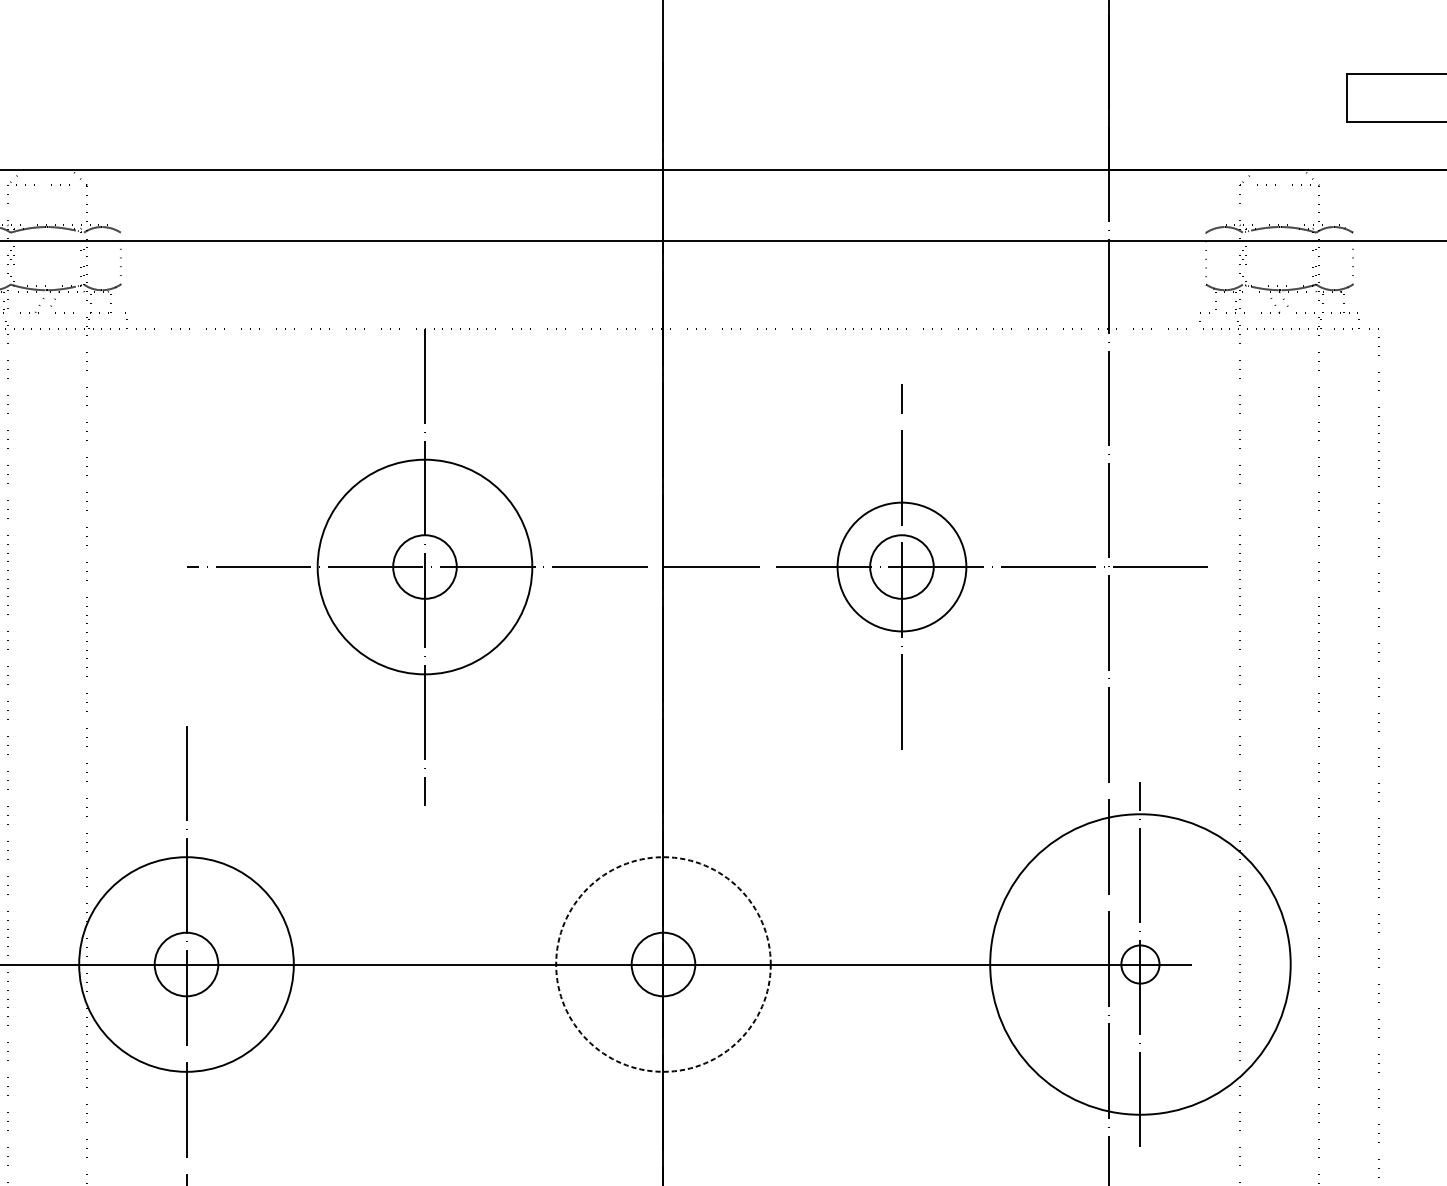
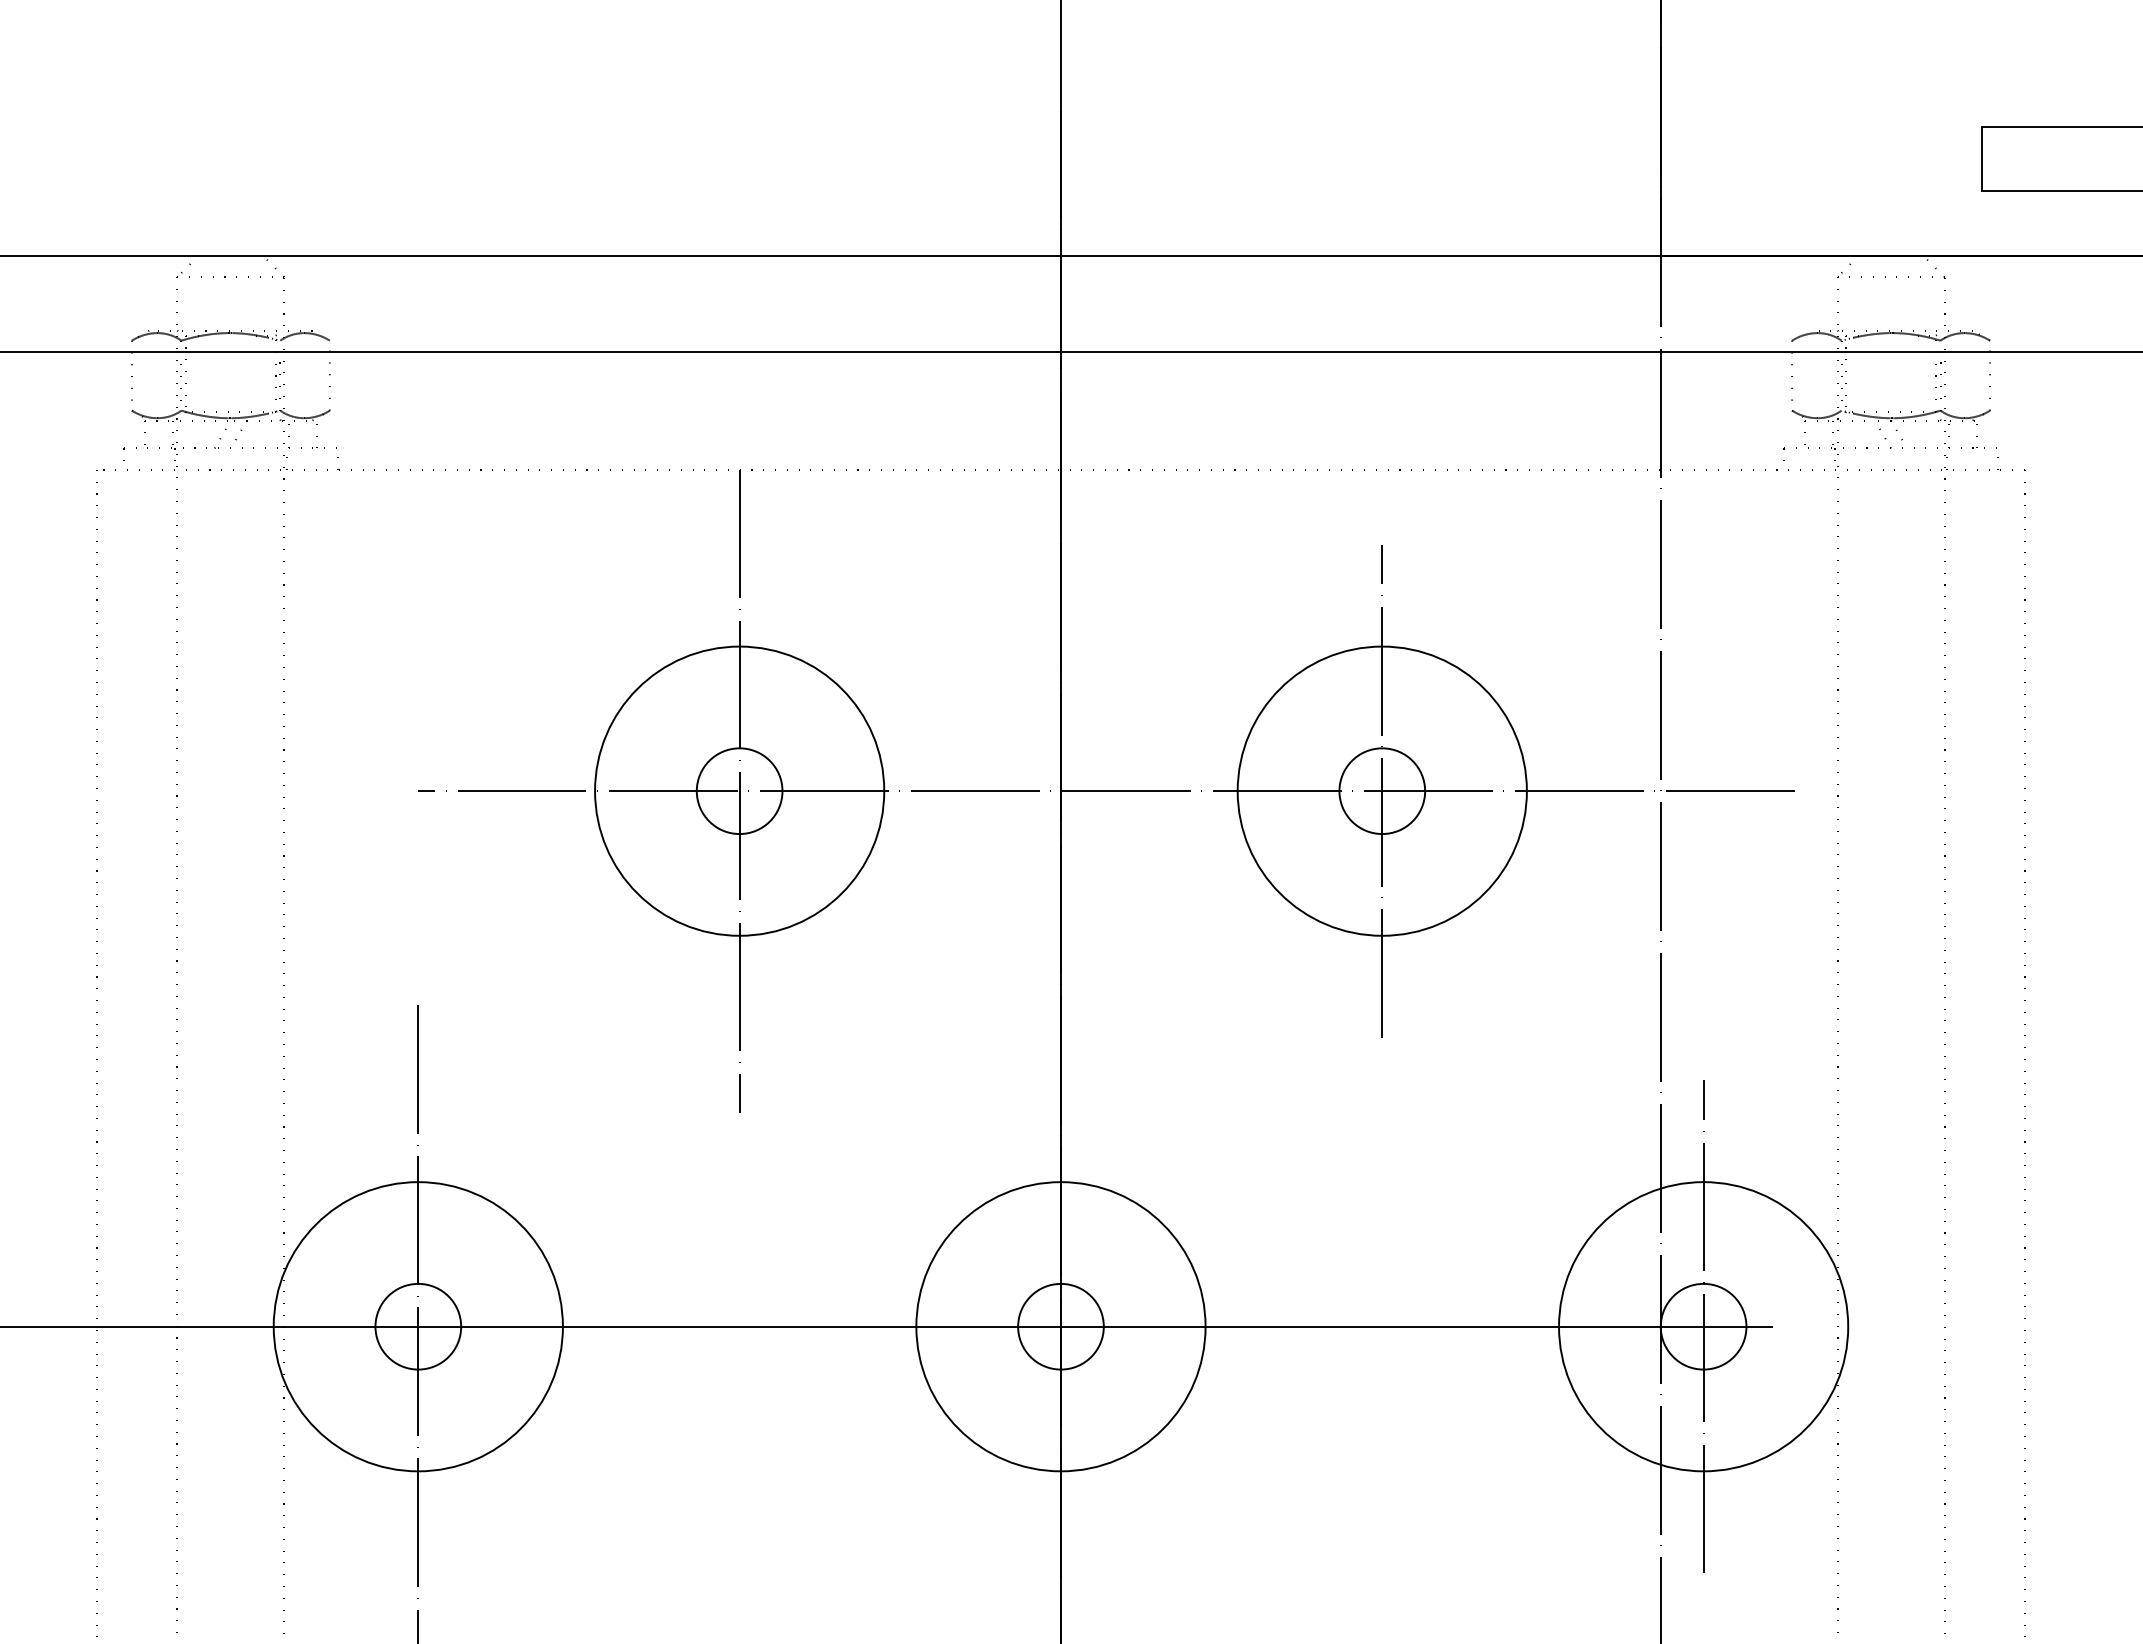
circle: (901, 566) -> (1381, 790), size x1.67
circle: (663, 964) -> (1060, 1326), dashed -> solid
circle: (1140, 964) -> (1703, 1326), size x0.71
circle: (1140, 964) -> (1703, 1326), size x1.67

